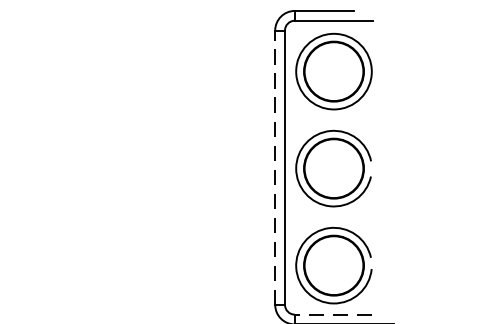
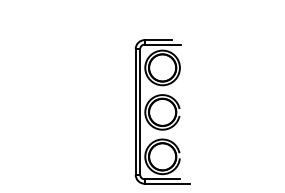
line: (274, 166) -> (135, 111), dashed -> solid
line: (333, 315) -> (162, 179), dashed -> solid

